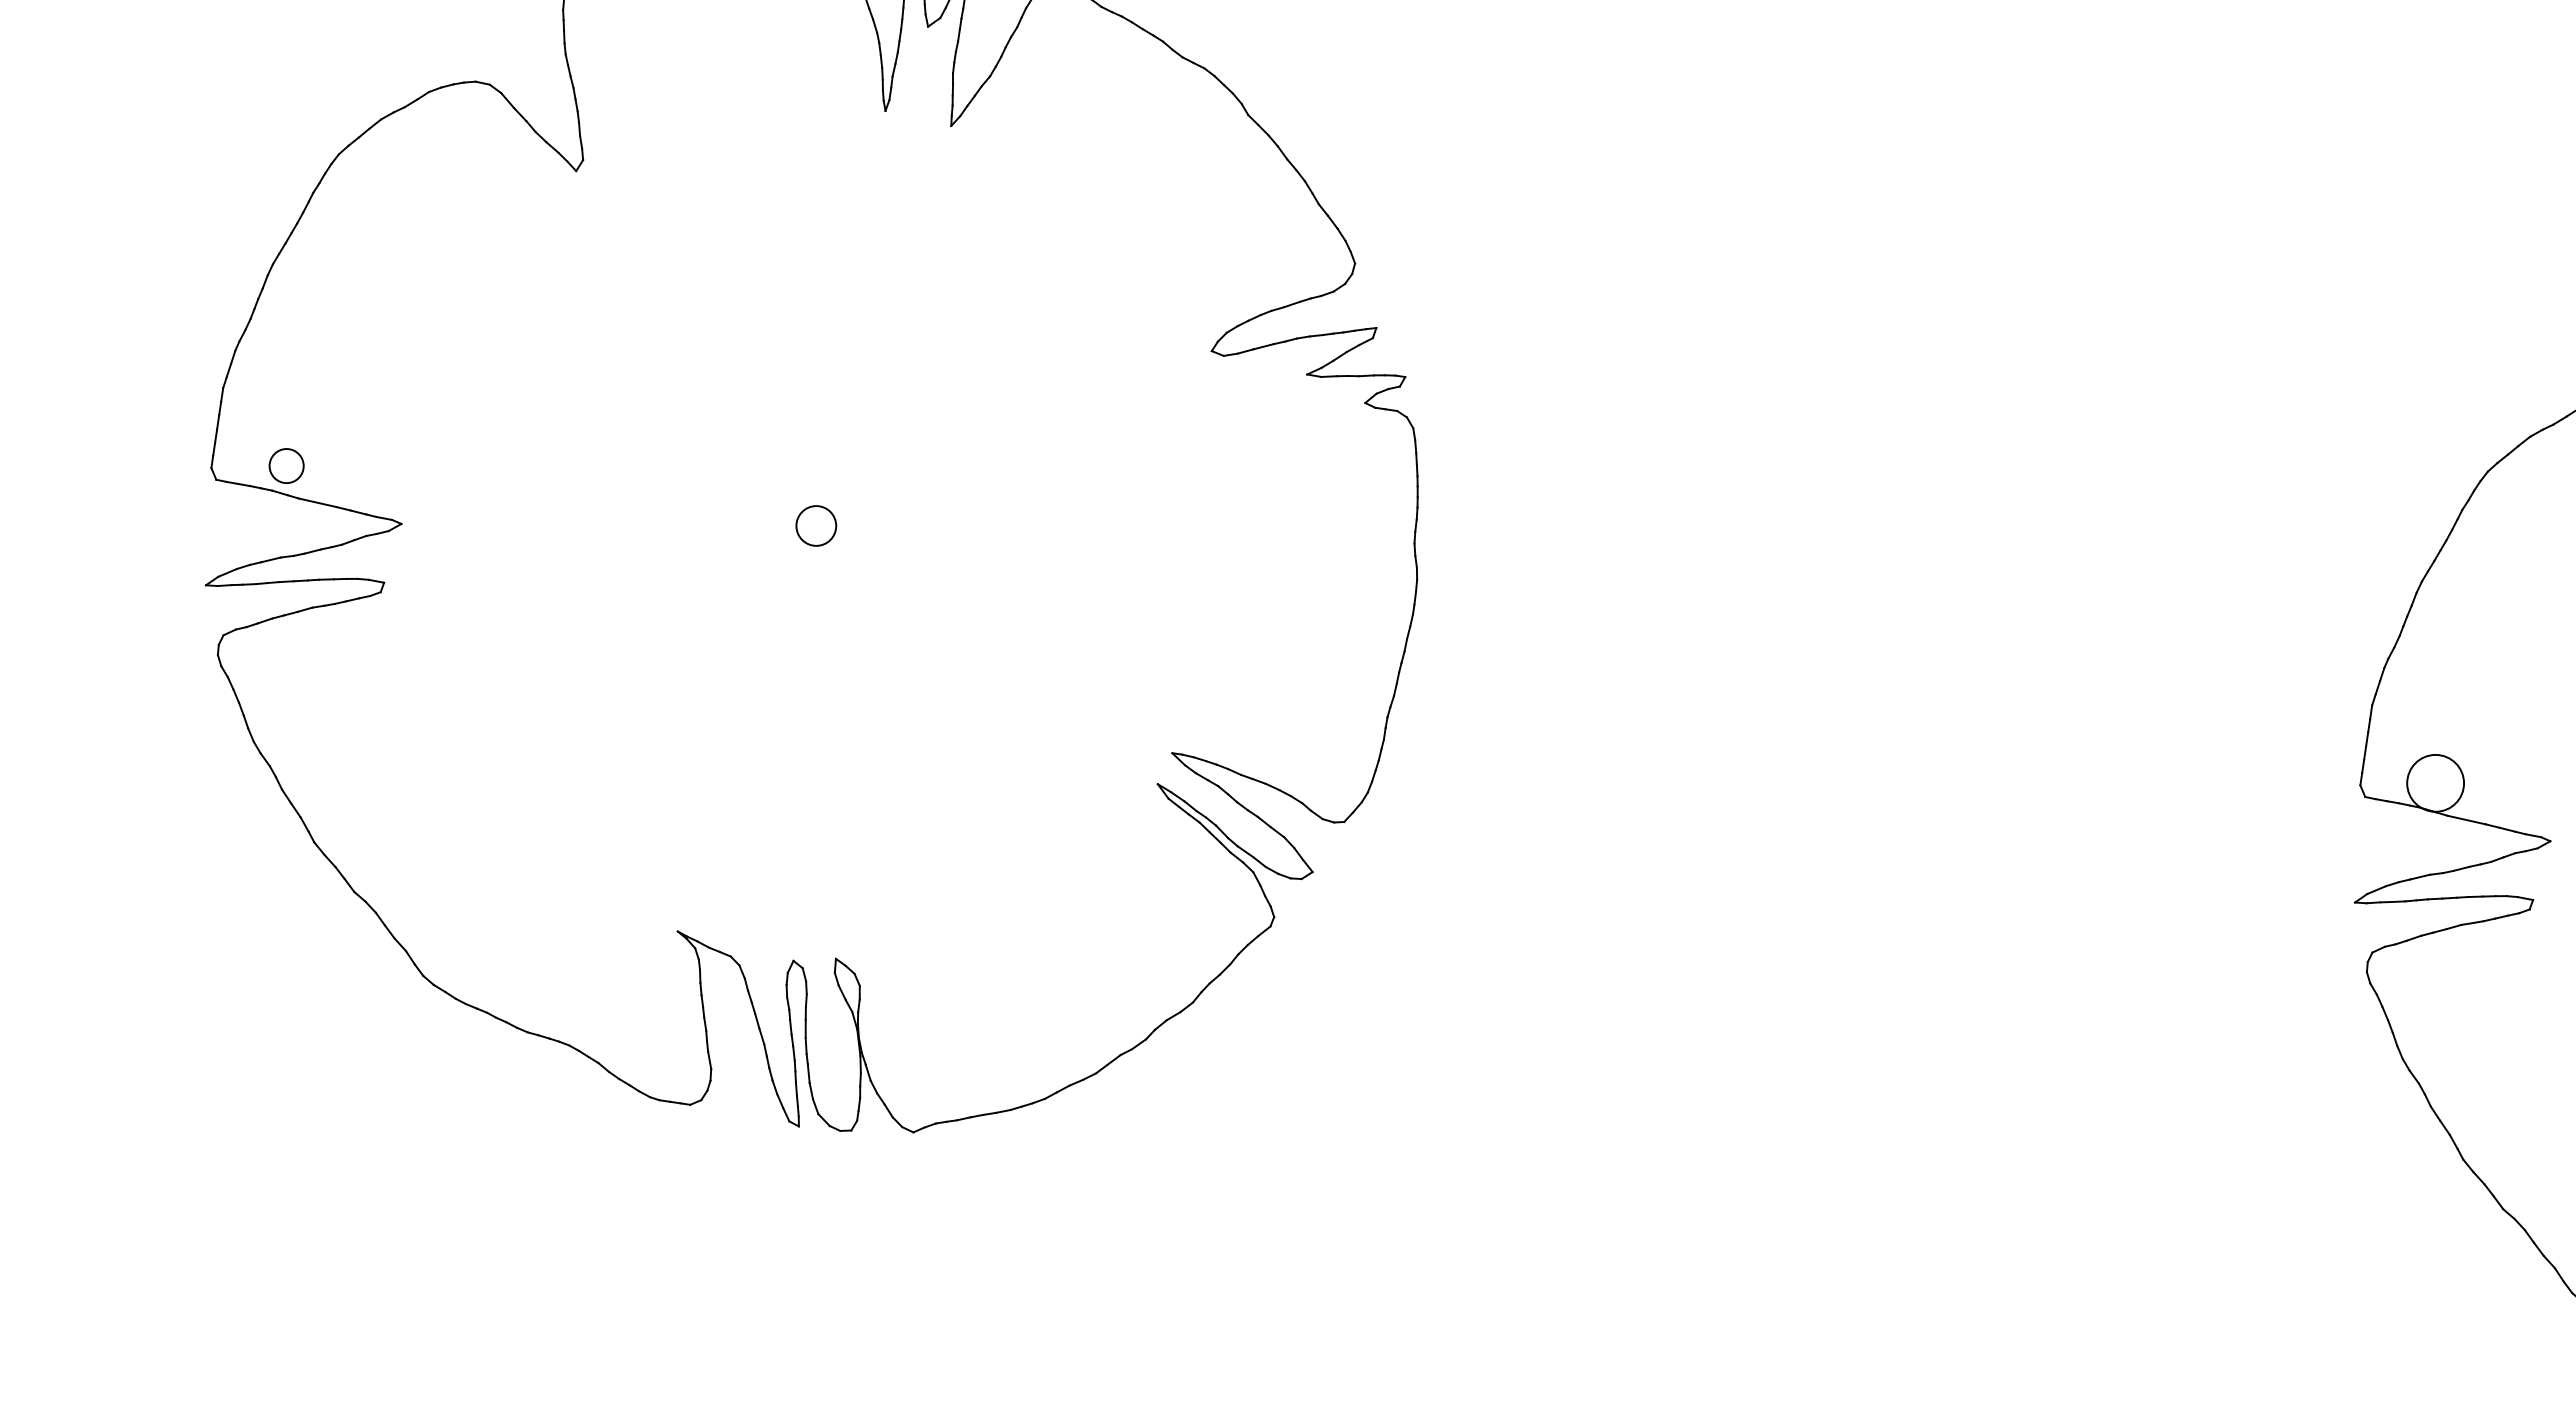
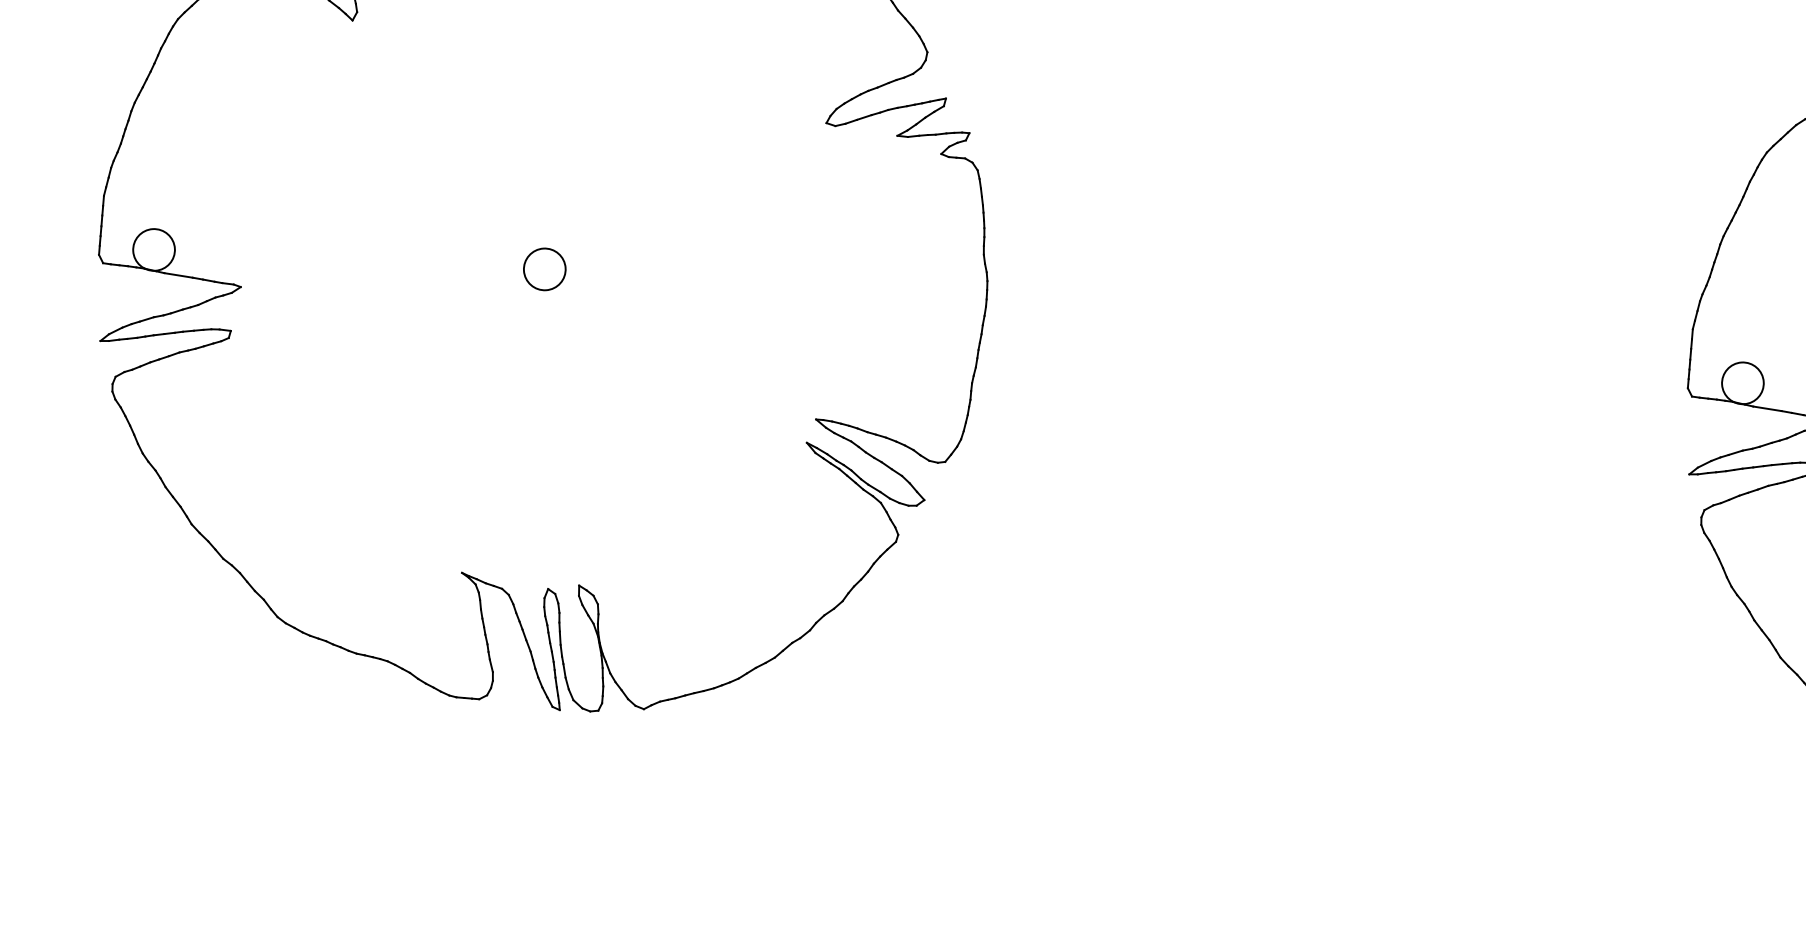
circle: (286, 465) -> (153, 249), size x1.67
circle: (816, 525) -> (544, 269), size x1.43

